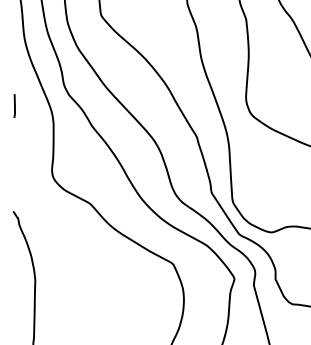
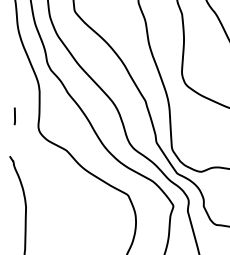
line: (14, 106) -> (14, 116), moved

